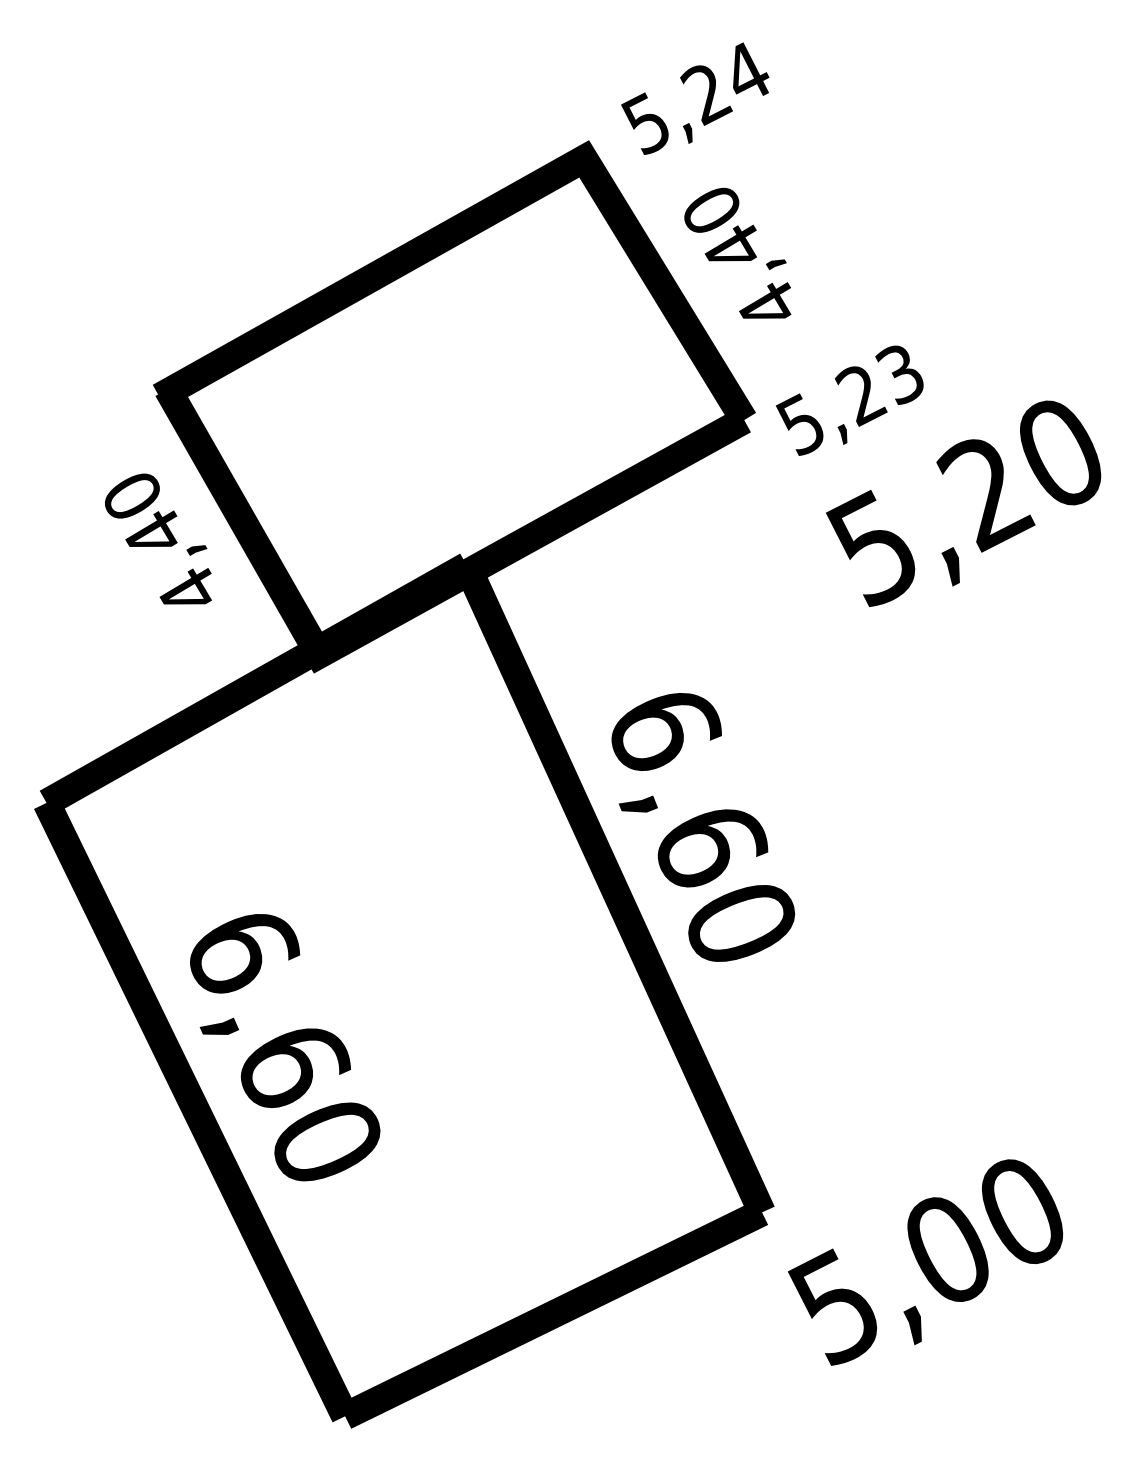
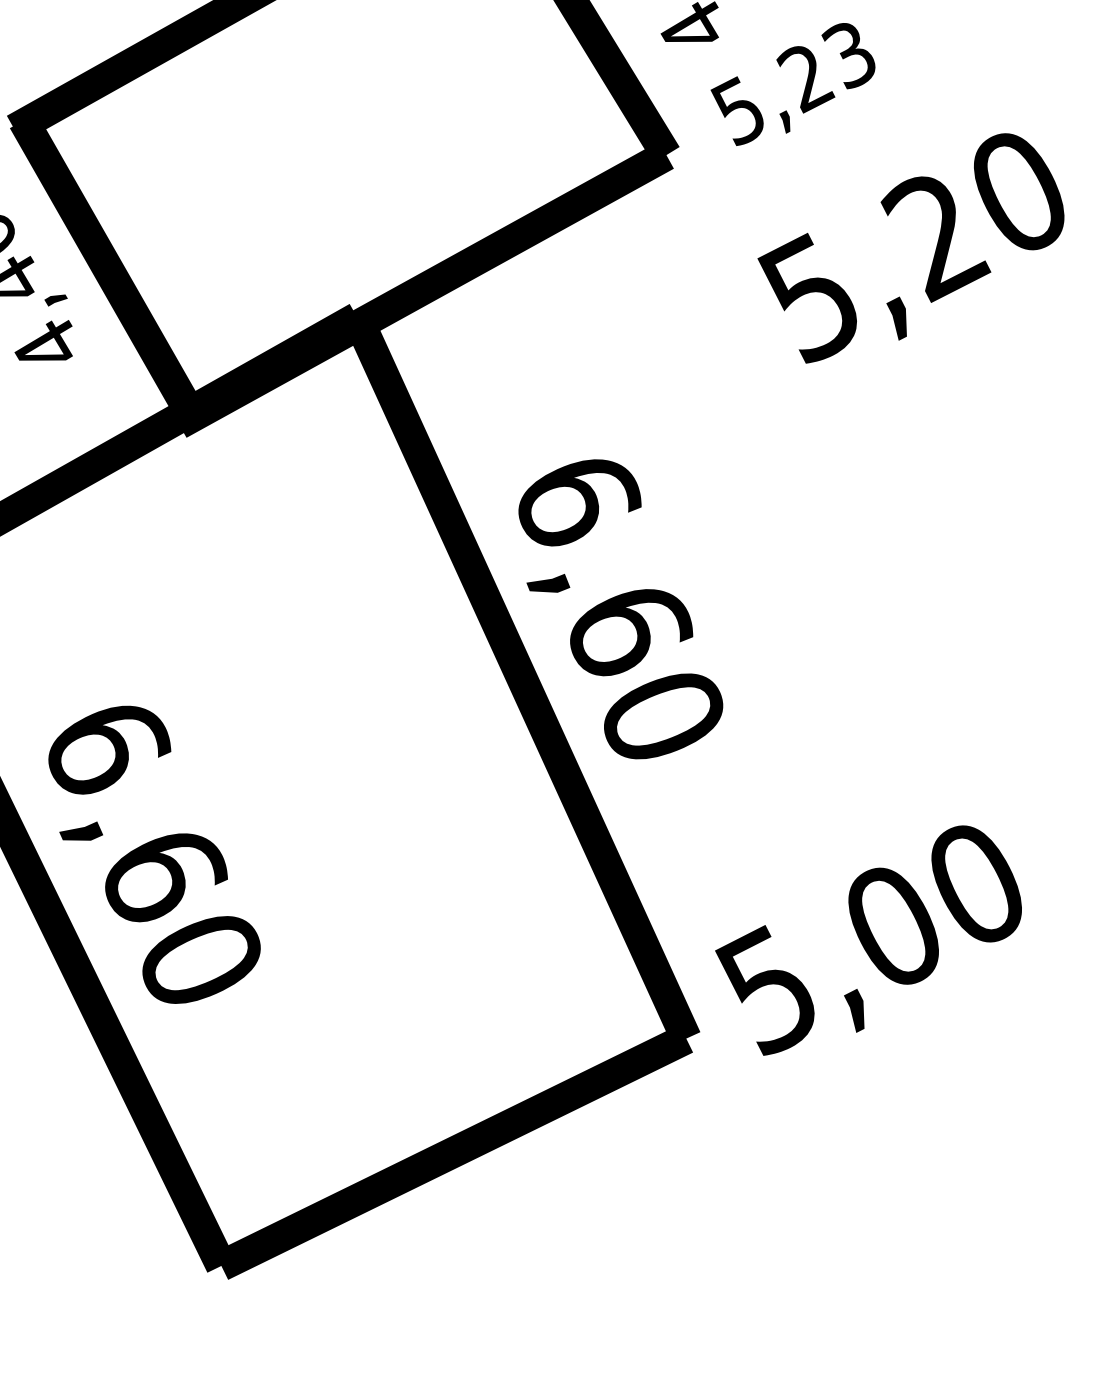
text: (849, 400) -> (792, 84), moved
text: (925, 1262) -> (868, 940), moved

